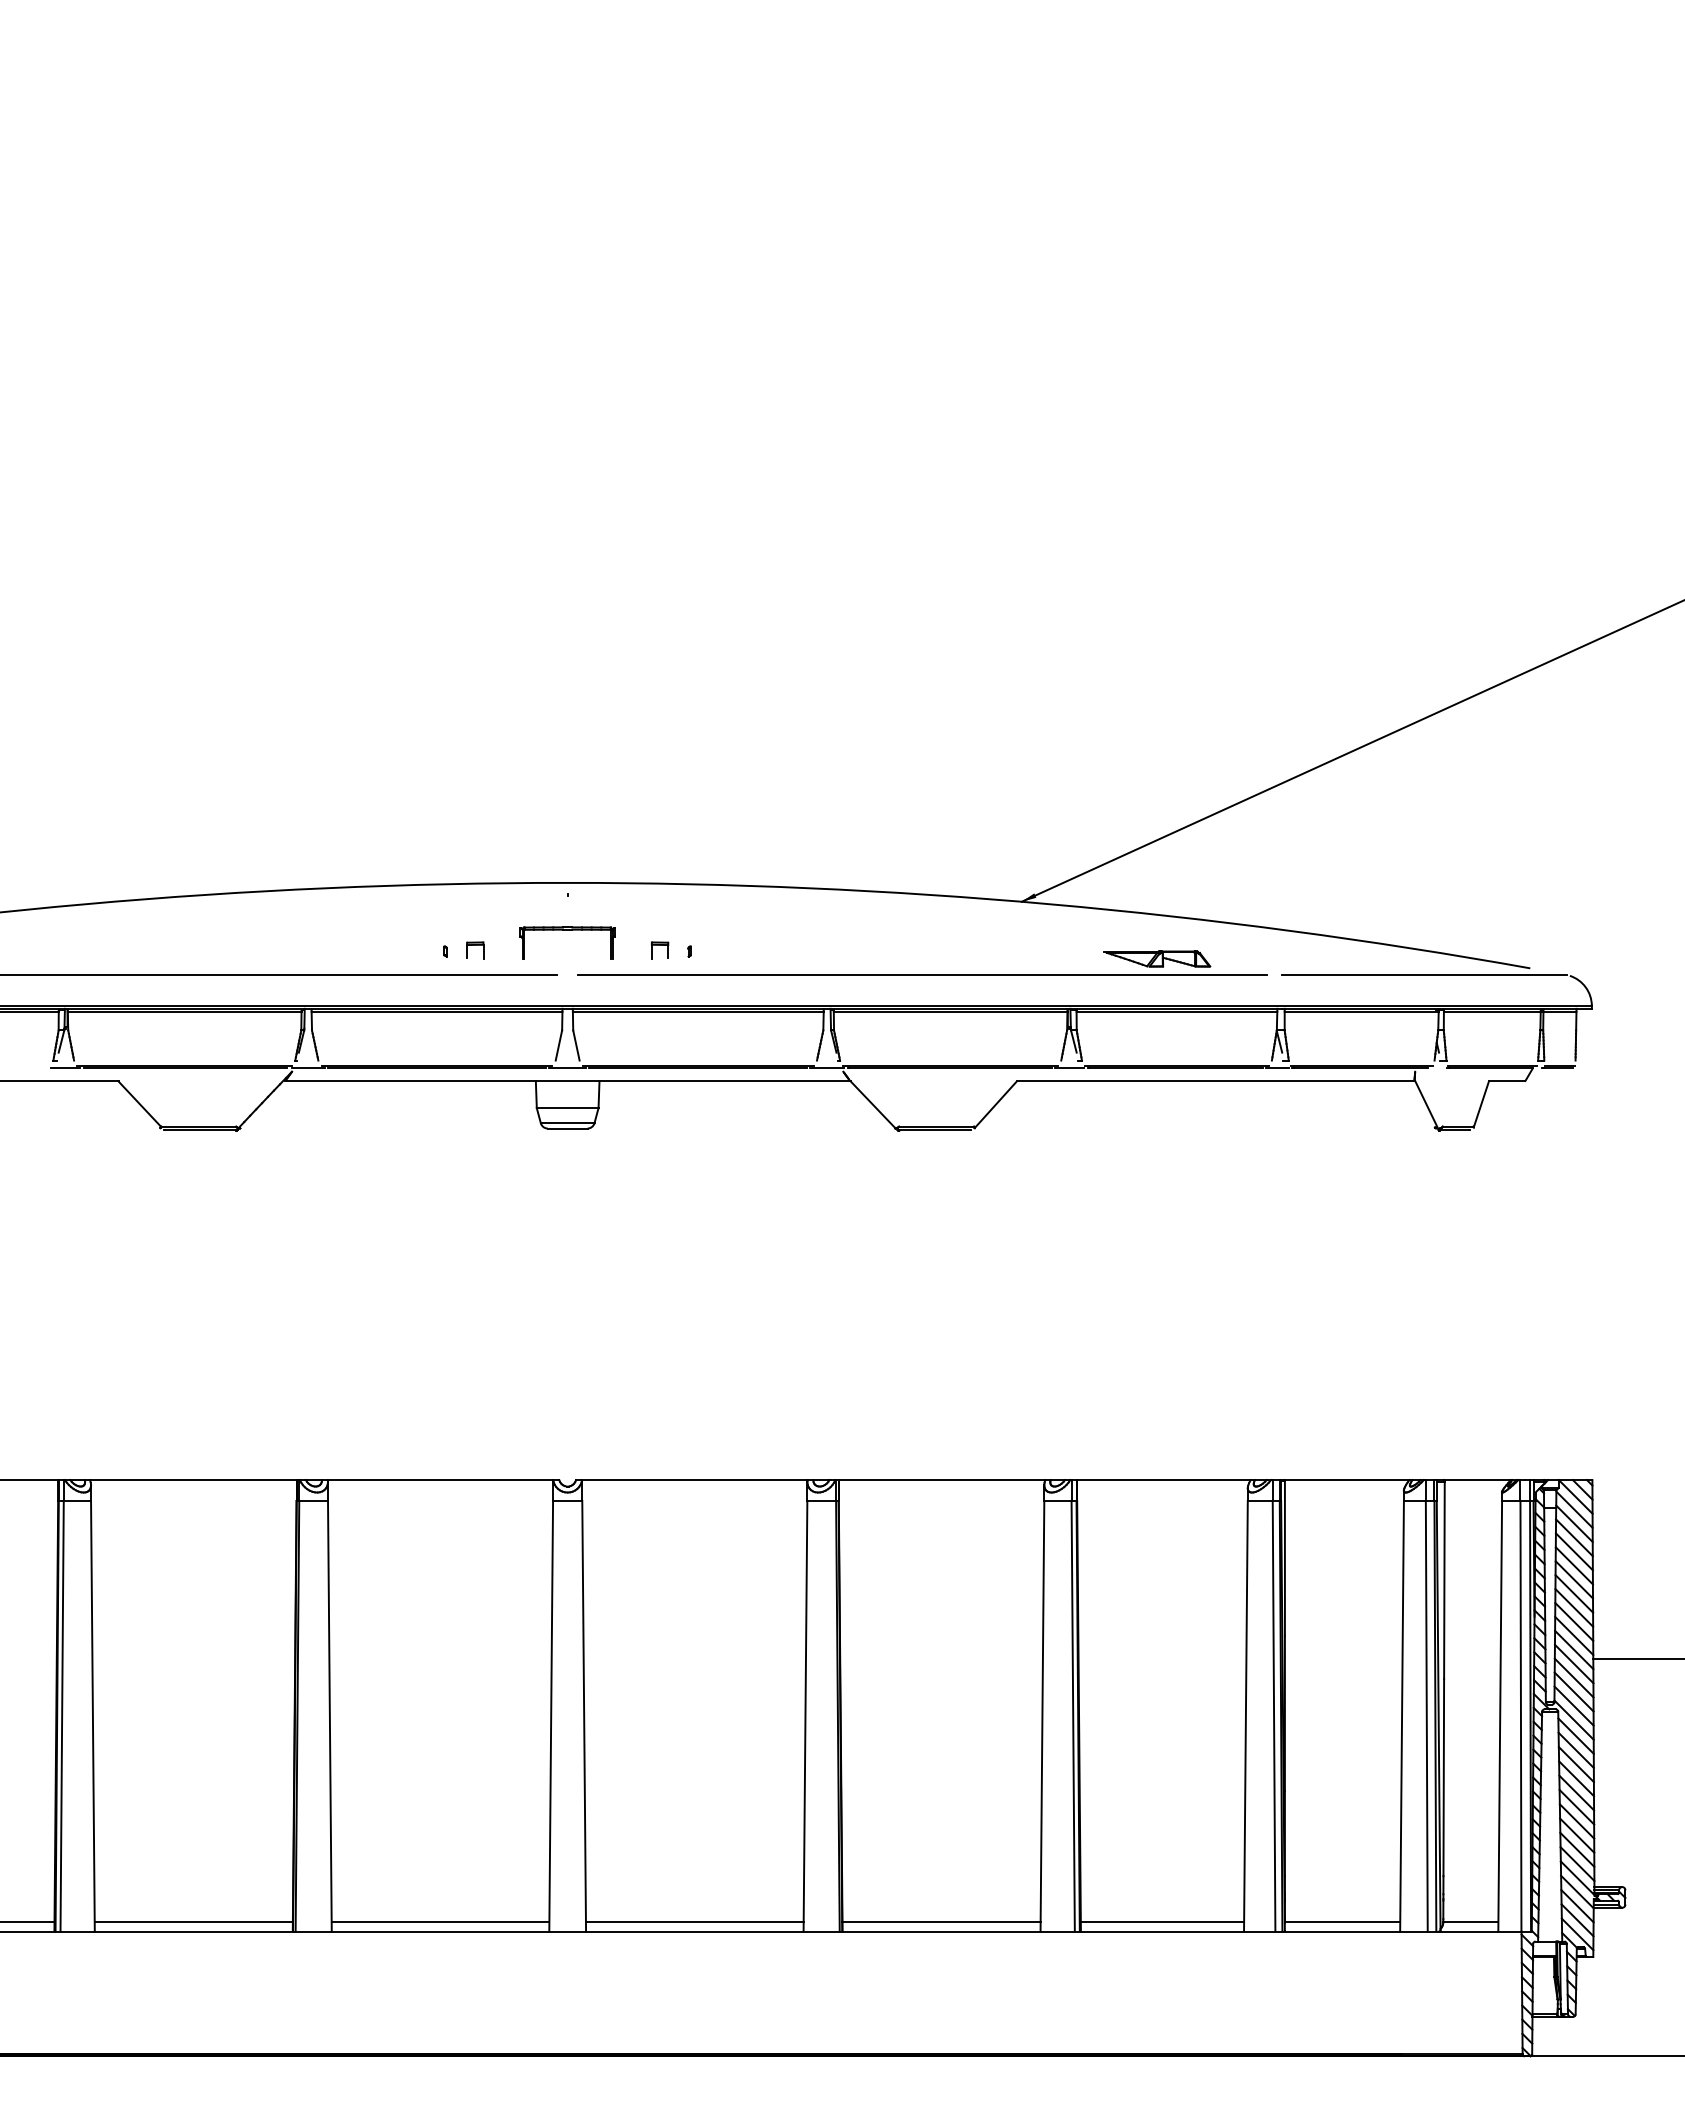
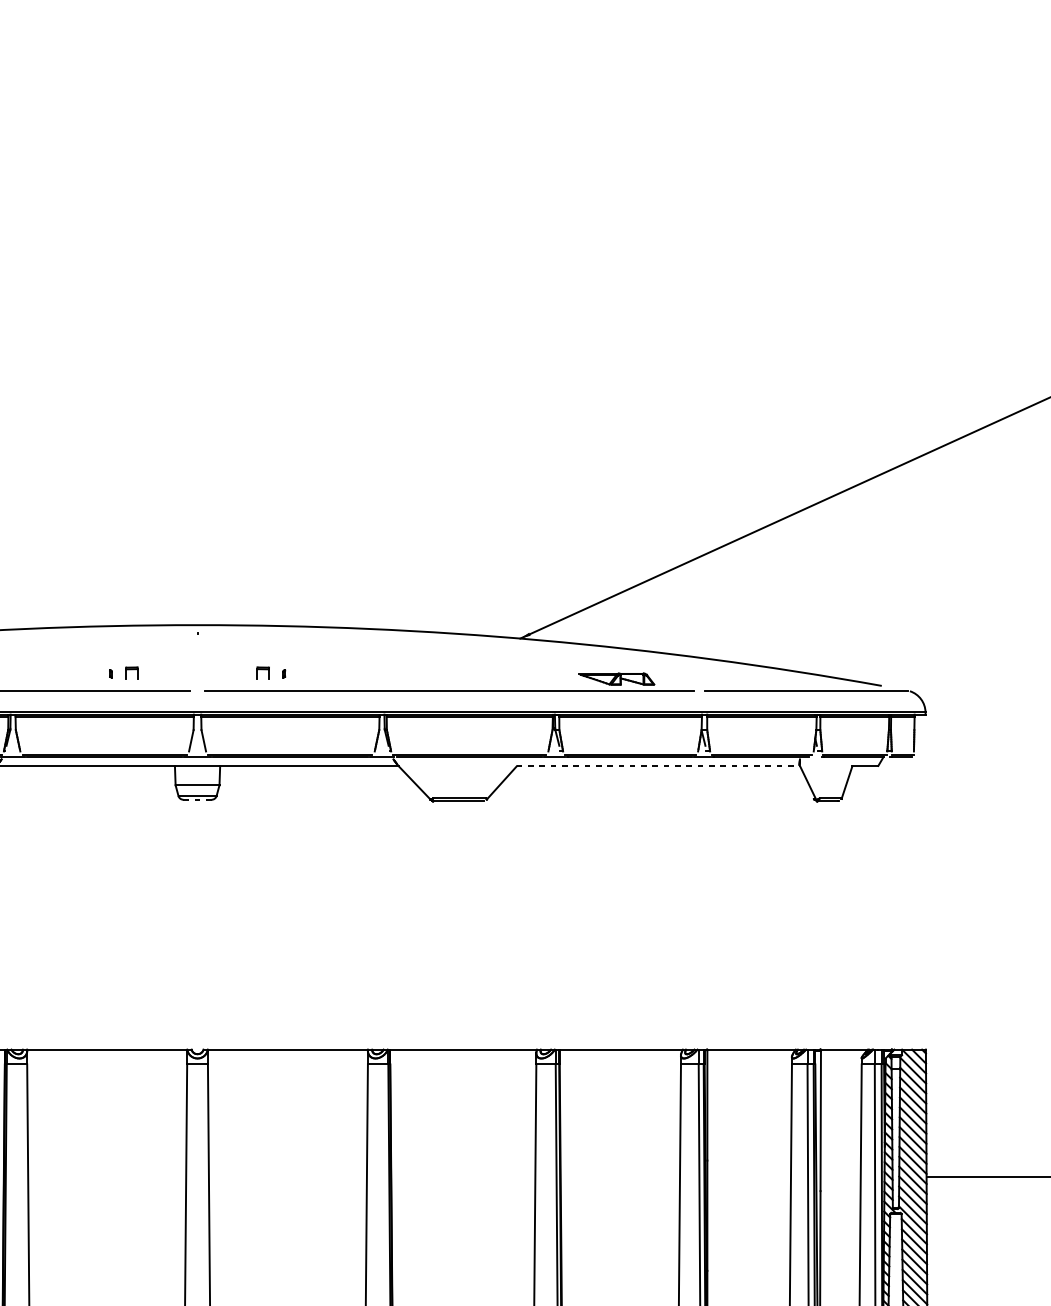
part: (567, 930) -> (197, 658), removed
line: (1215, 1081) -> (658, 766), solid -> dashed
line: (567, 1128) -> (197, 799), solid -> dashed

